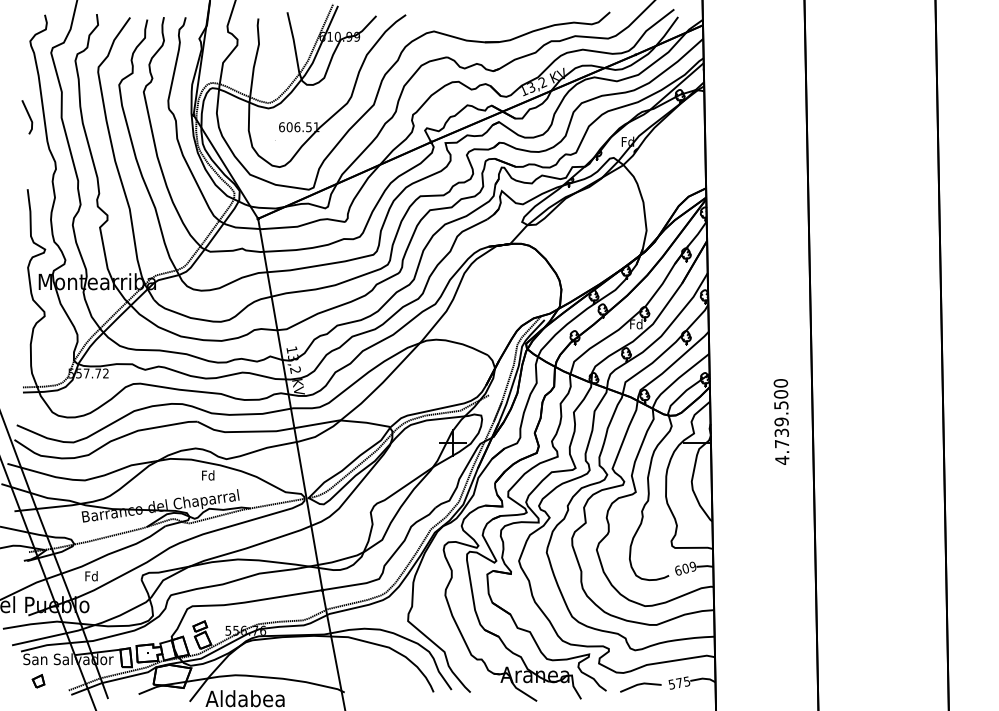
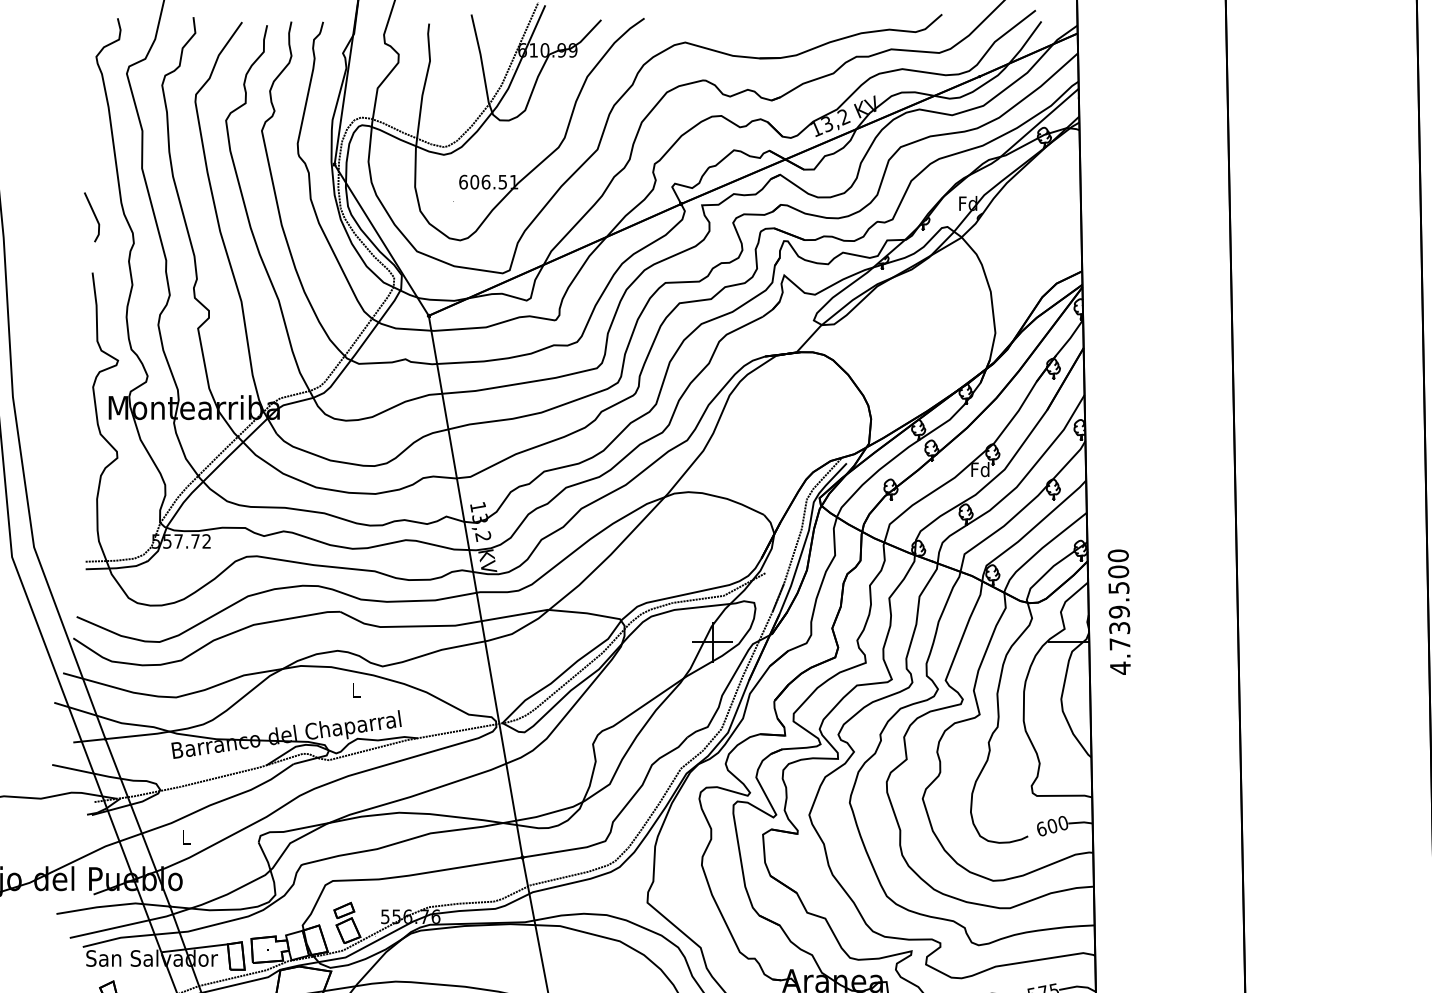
line: (28, 116) -> (93, 216), moved
text: (781, 421) -> (1119, 611), moved
text: (208, 475) -> (356, 690), Fd -> L
text: (692, 566) -> (1062, 822), 609 -> 600
text: (91, 576) -> (185, 837), Fd -> L

